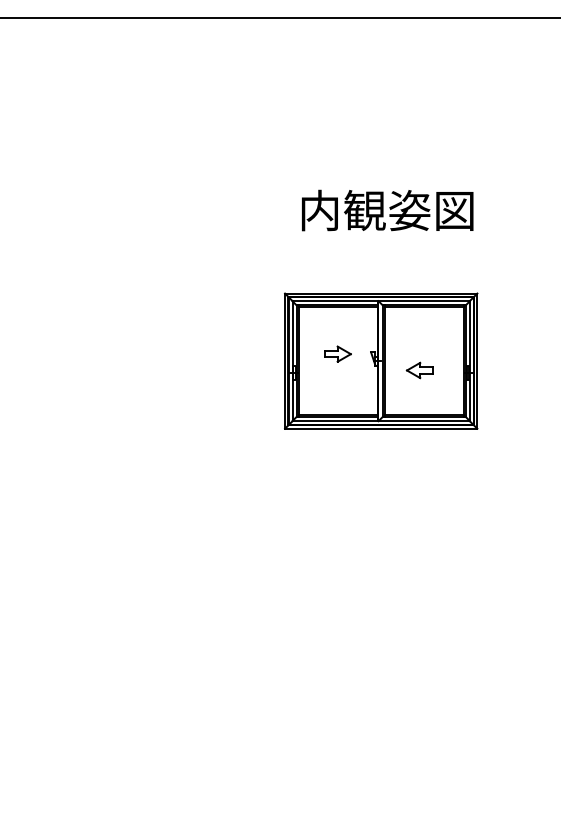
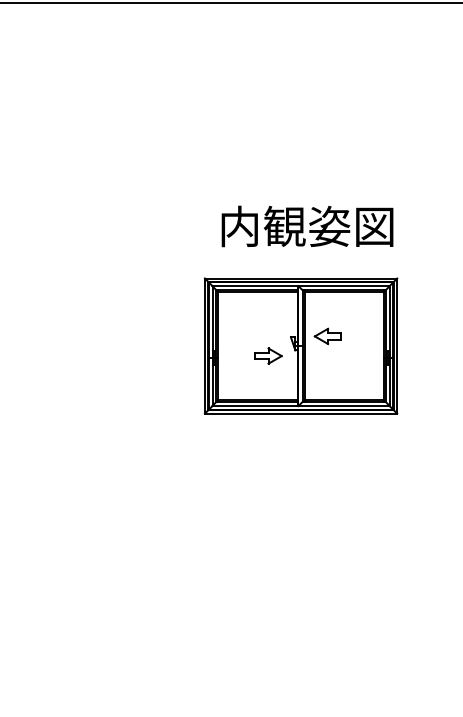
text: (387, 210) -> (307, 226), moved
part: (337, 353) -> (268, 355), moved
part: (419, 370) -> (327, 336), moved

